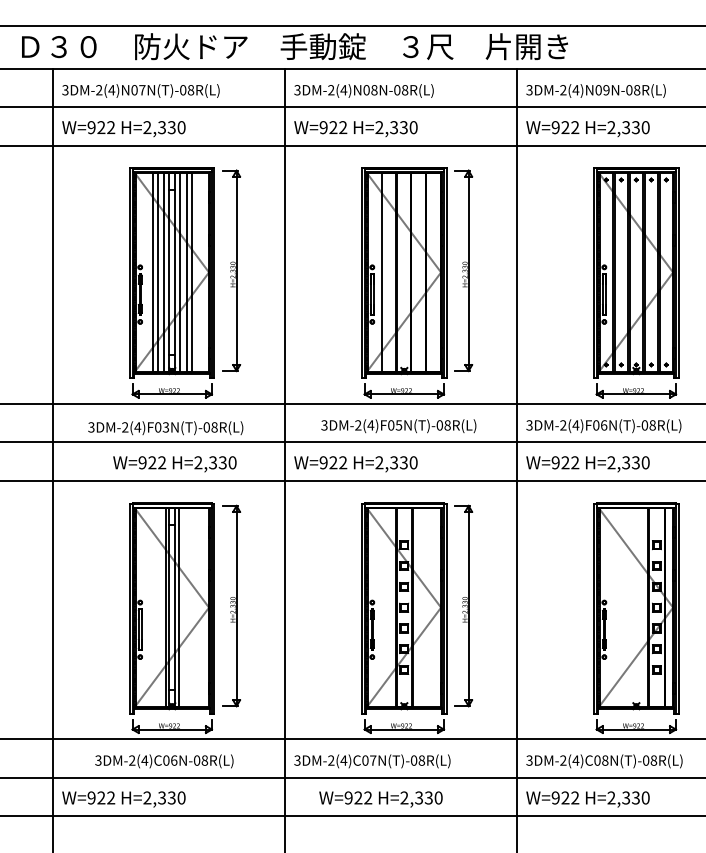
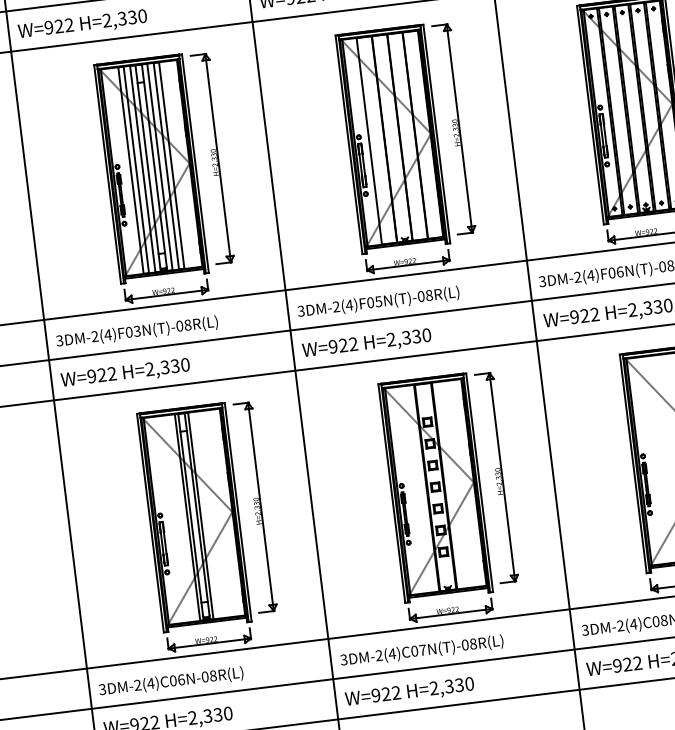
text: (398, 426) -> (378, 302), moved
text: (165, 428) -> (136, 332), moved
text: (174, 464) -> (125, 374), moved
text: (164, 761) -> (171, 682), moved
text: (380, 799) -> (409, 692), moved

